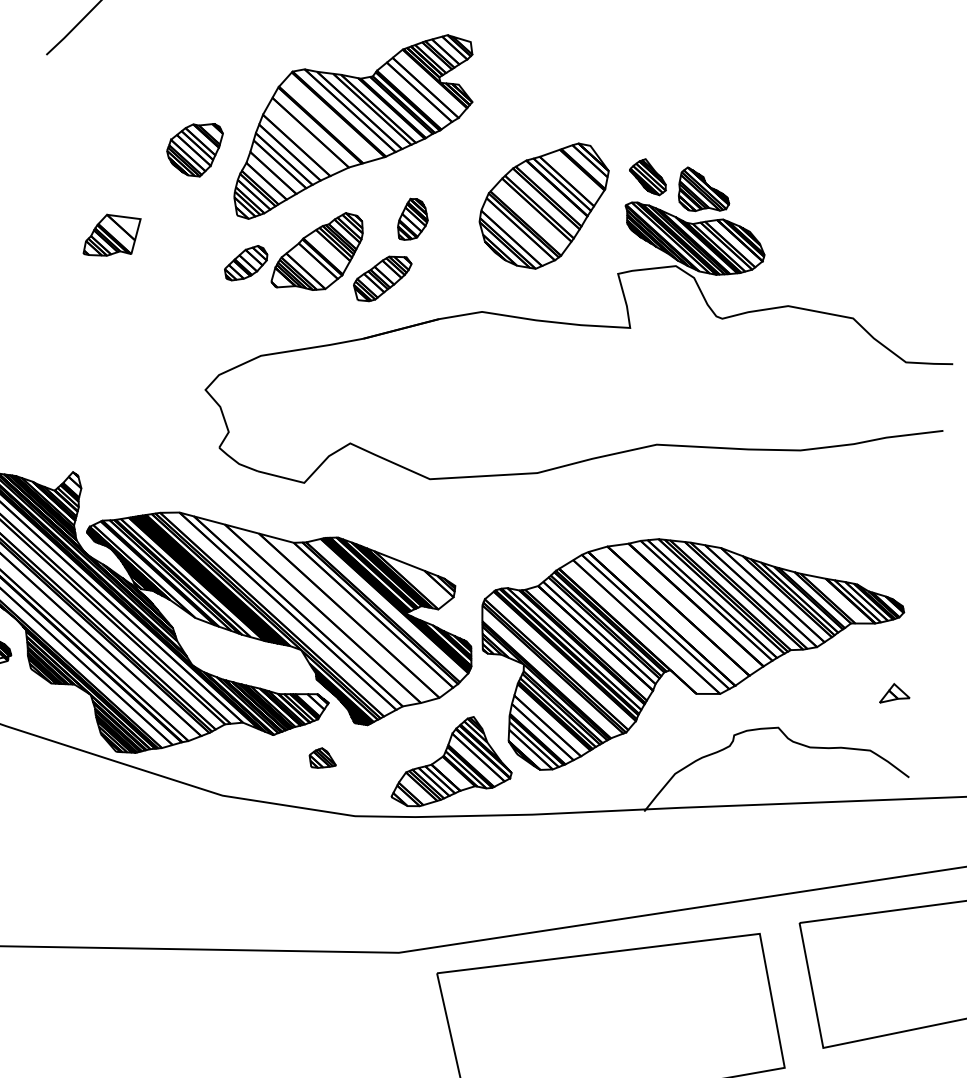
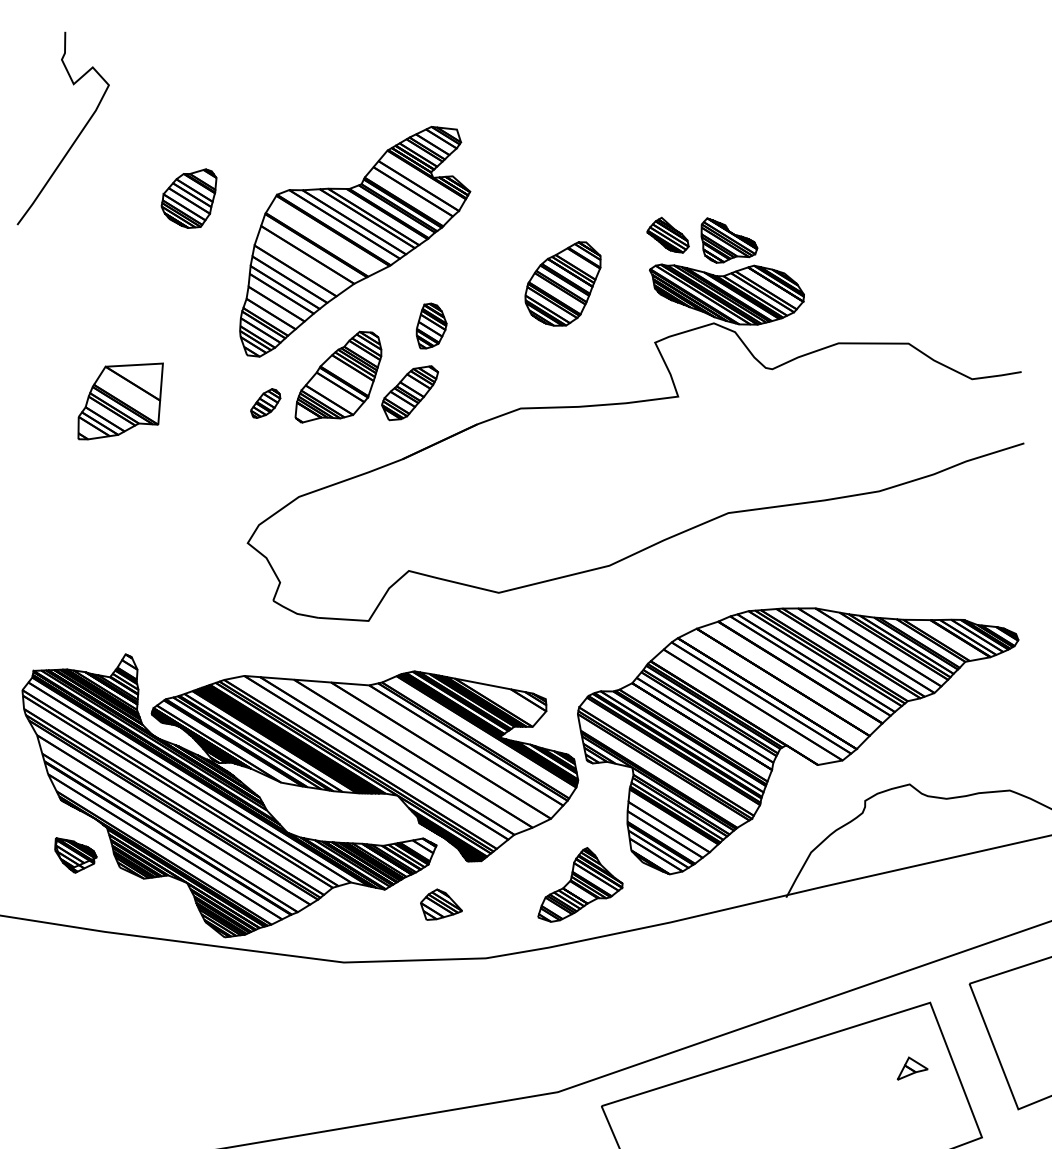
part: (193, 148) -> (188, 198), moved
part: (542, 203) -> (562, 283), size x0.6
part: (111, 236) -> (120, 401), size x1.6
part: (245, 263) -> (265, 403), size x0.7
part: (895, 694) -> (912, 1068), moved
part: (323, 758) -> (441, 904), size x1.4
part: (455, 763) -> (580, 884), size x0.7

